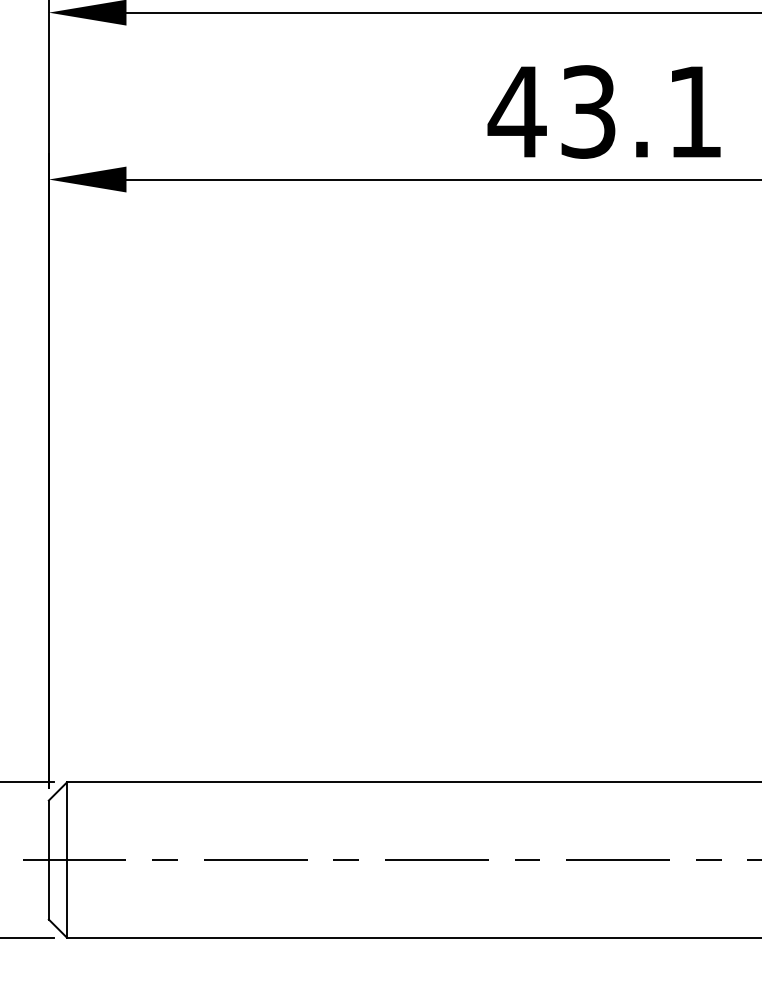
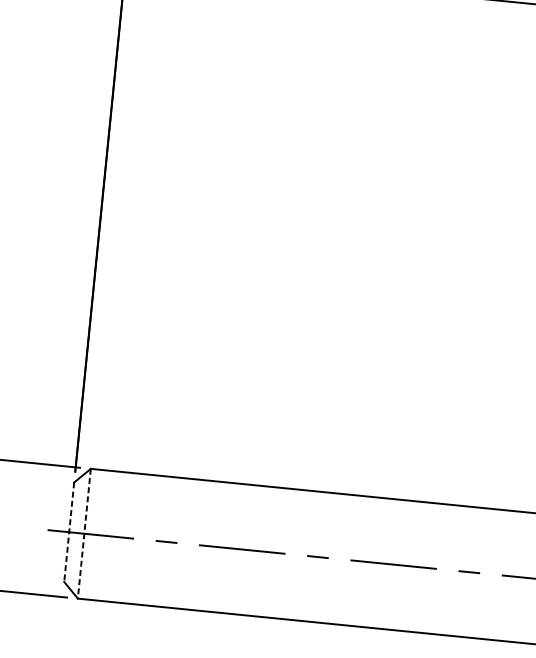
line: (48, 860) -> (68, 532), solid -> dashed
line: (66, 860) -> (83, 534), solid -> dashed

